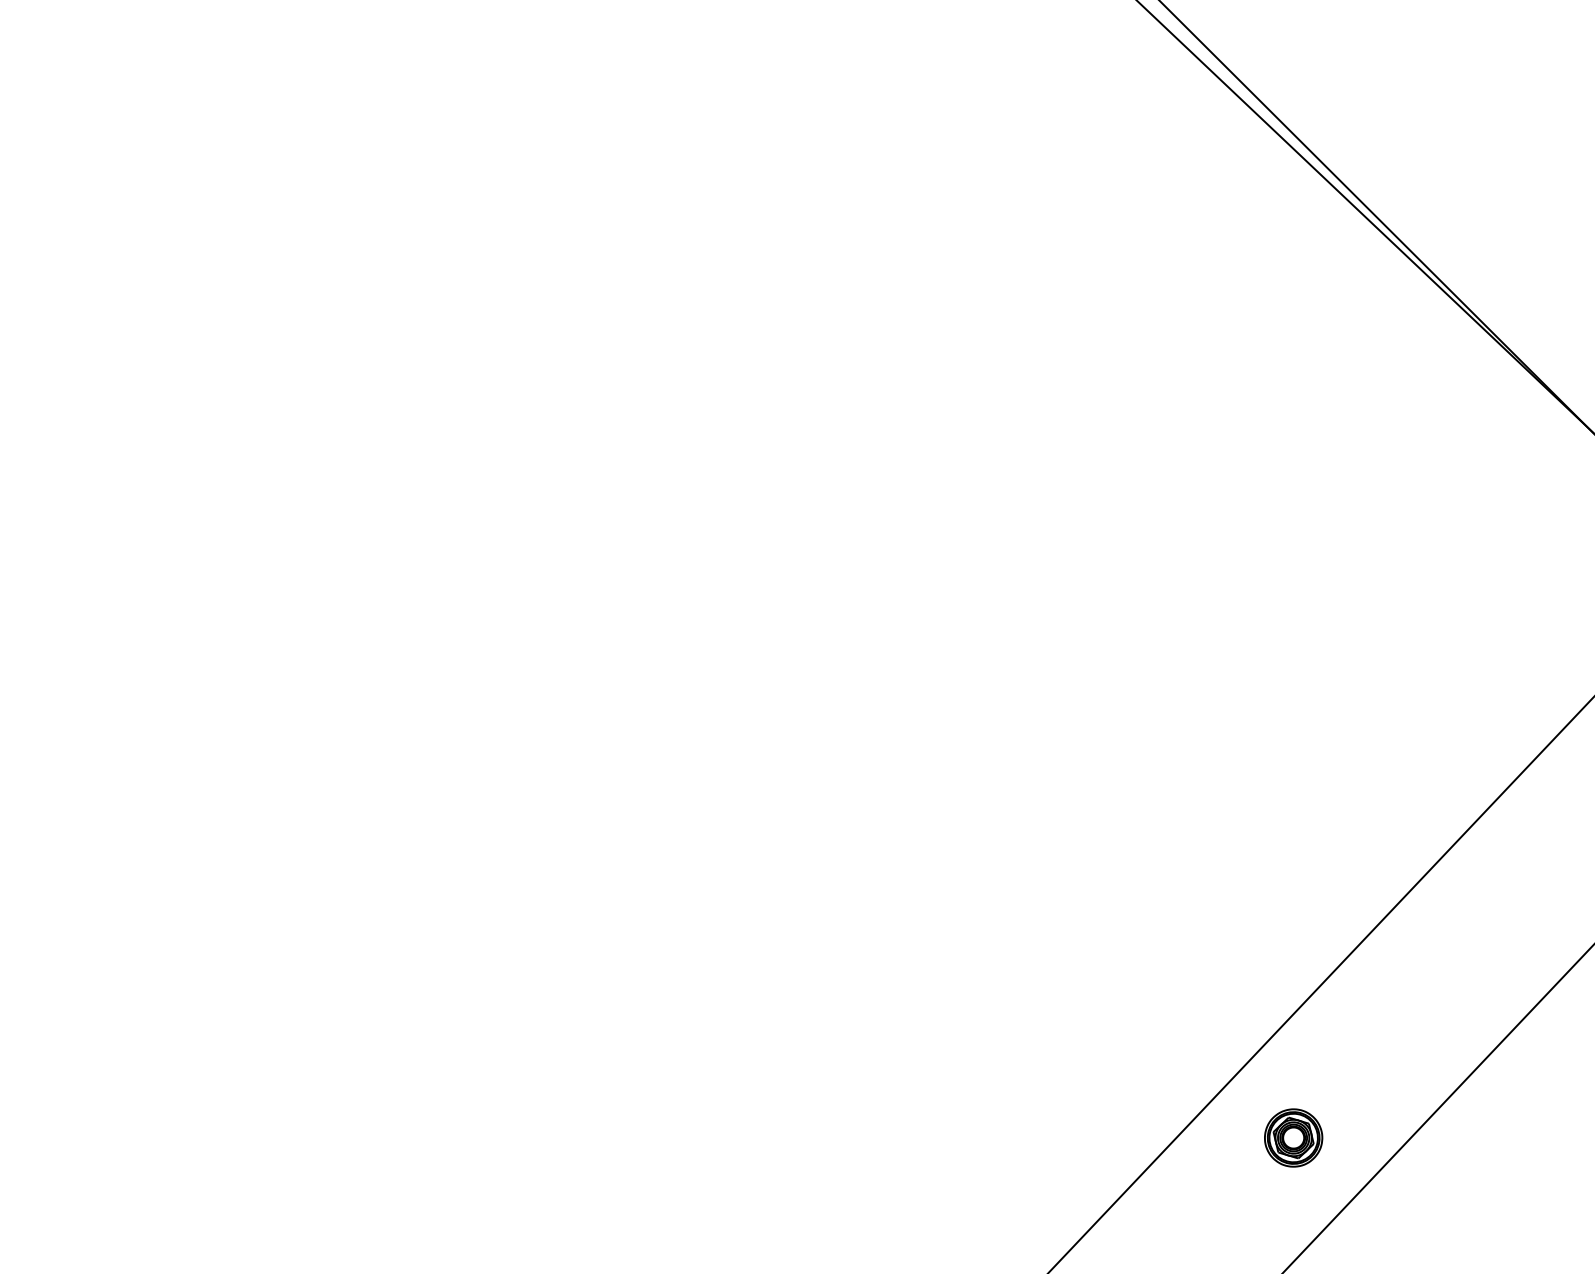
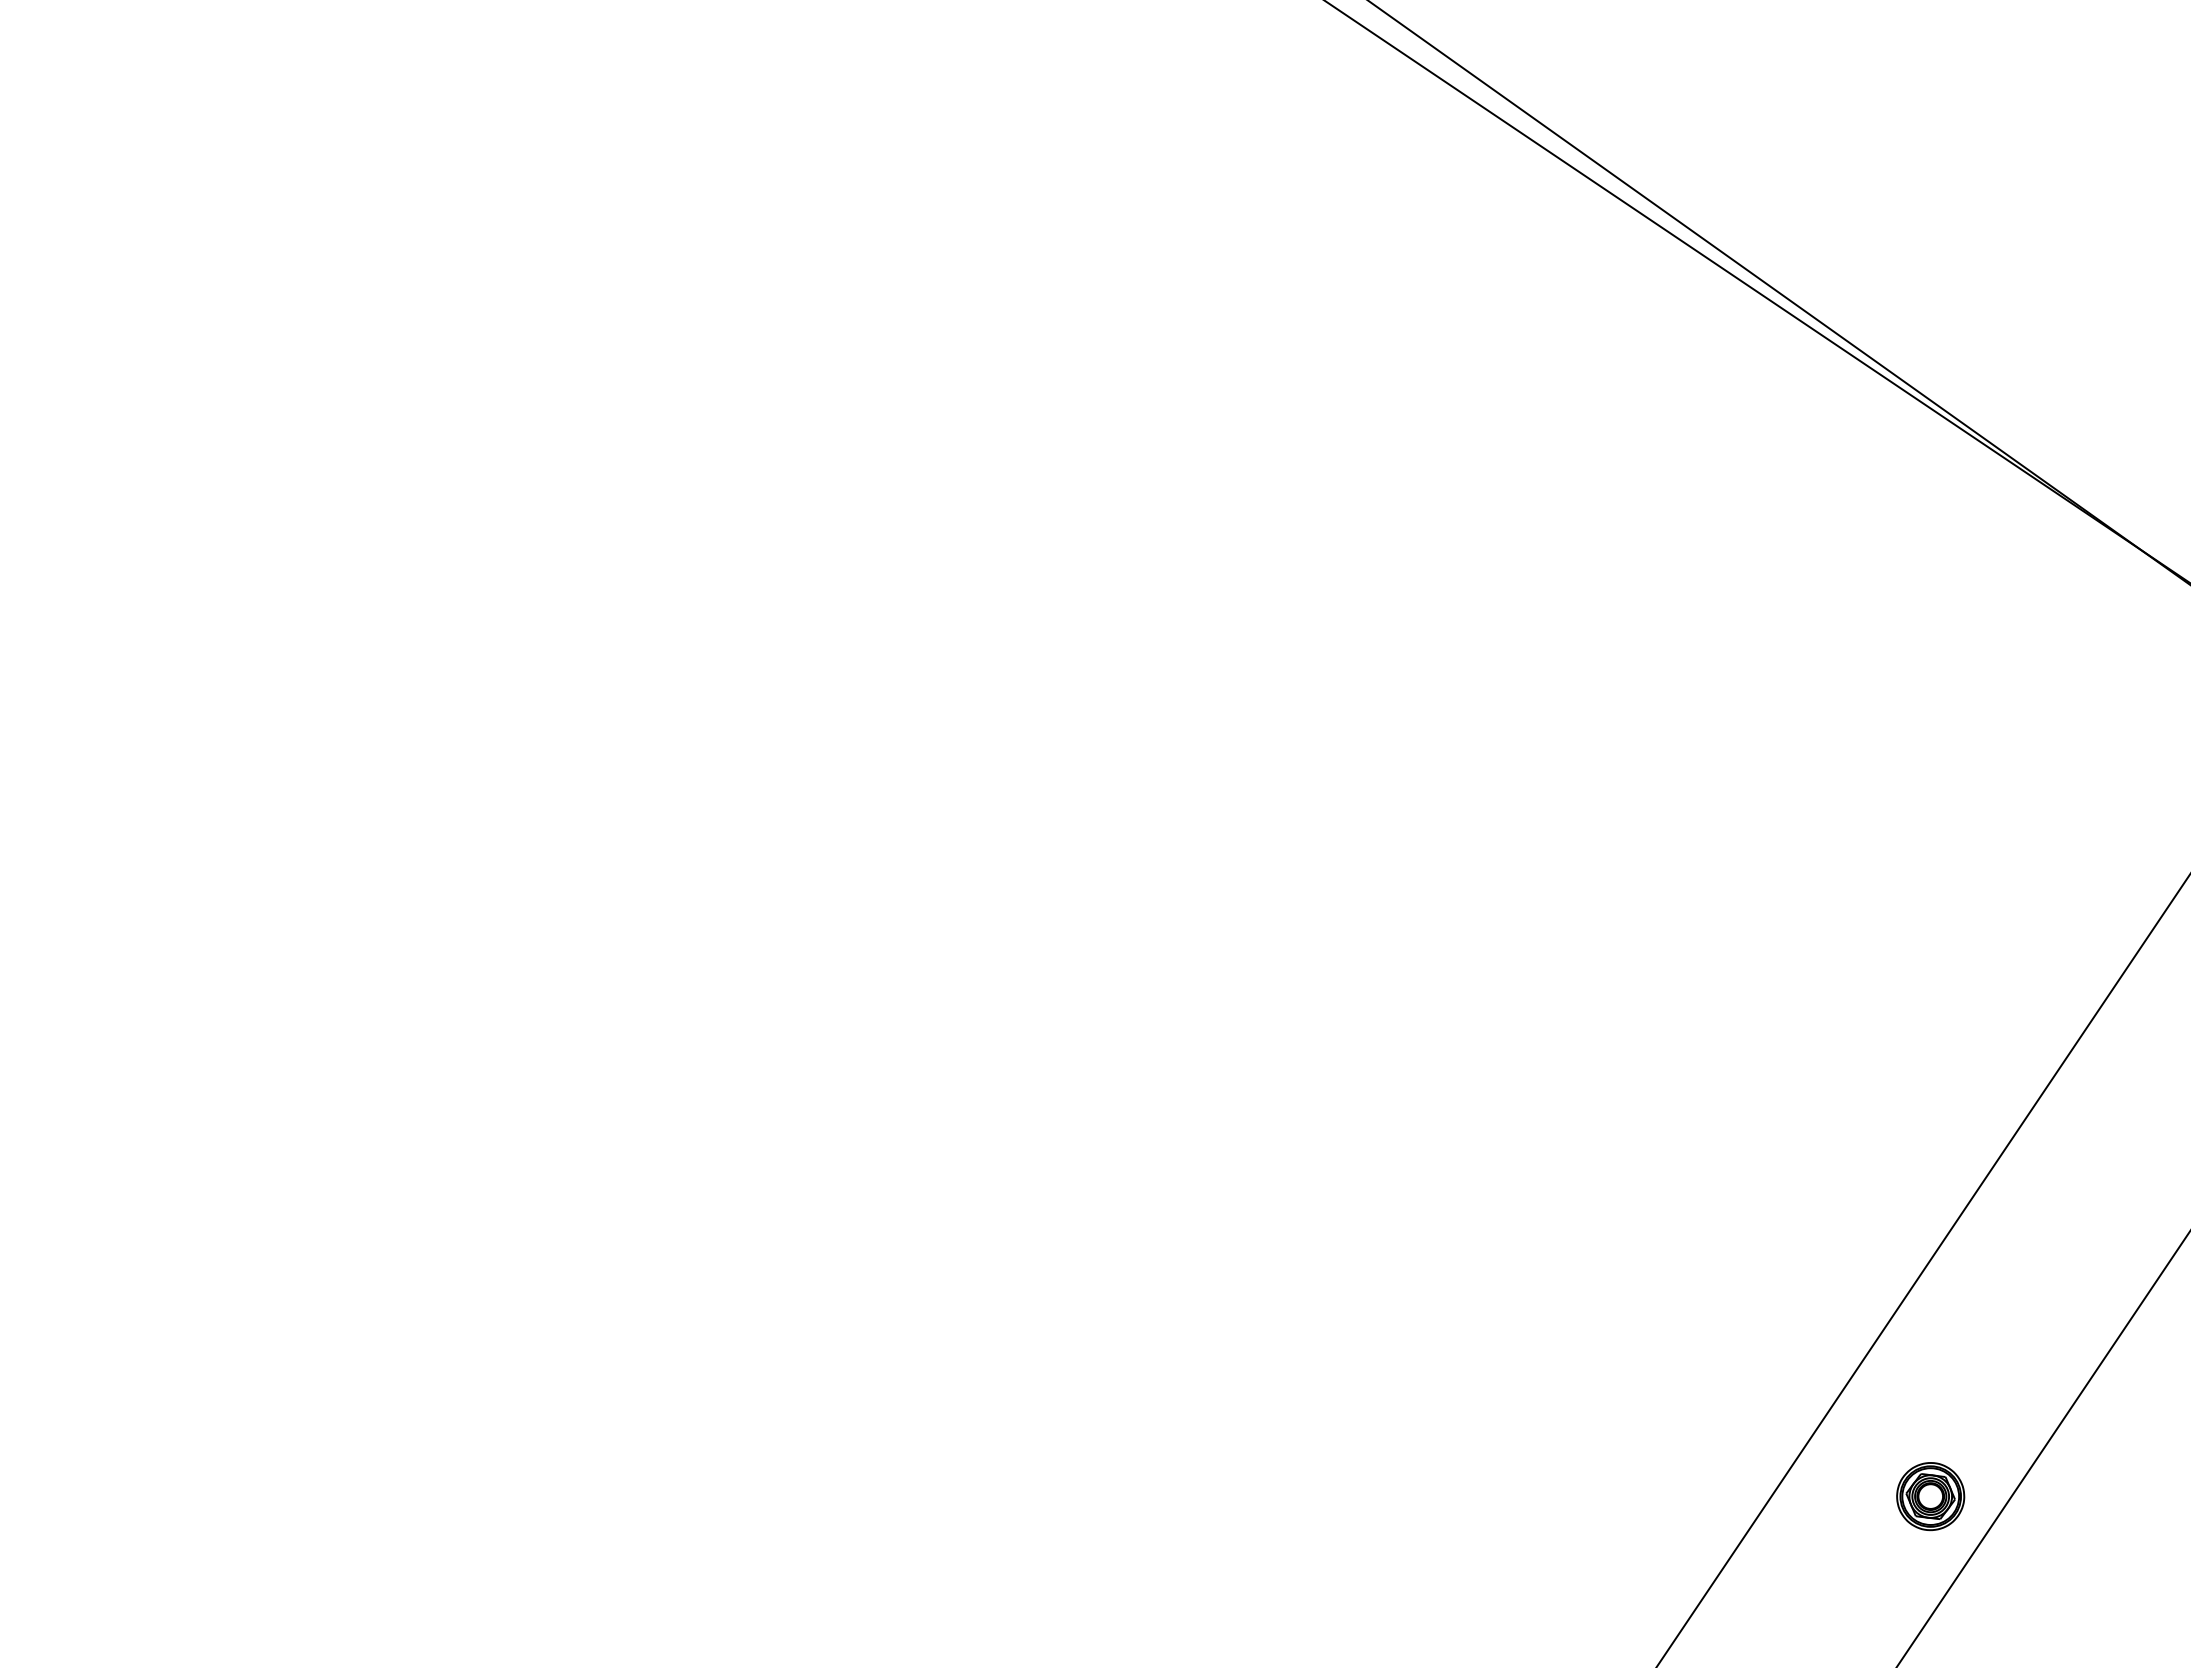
part: (1293, 1137) -> (1930, 1496), moved

